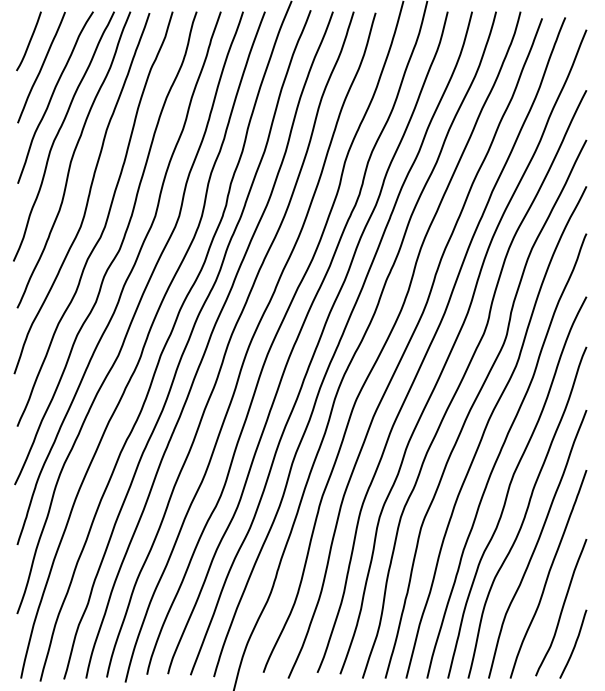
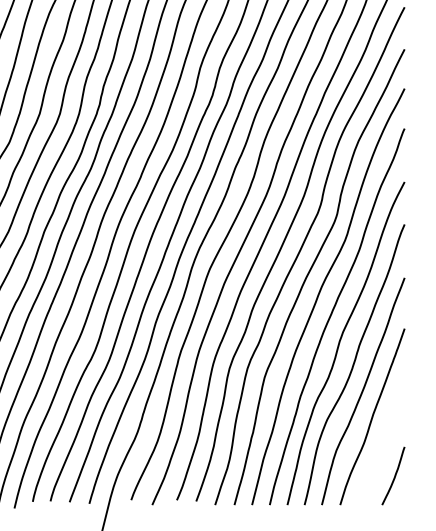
curve: (561, 607) -> (383, 444), removed

